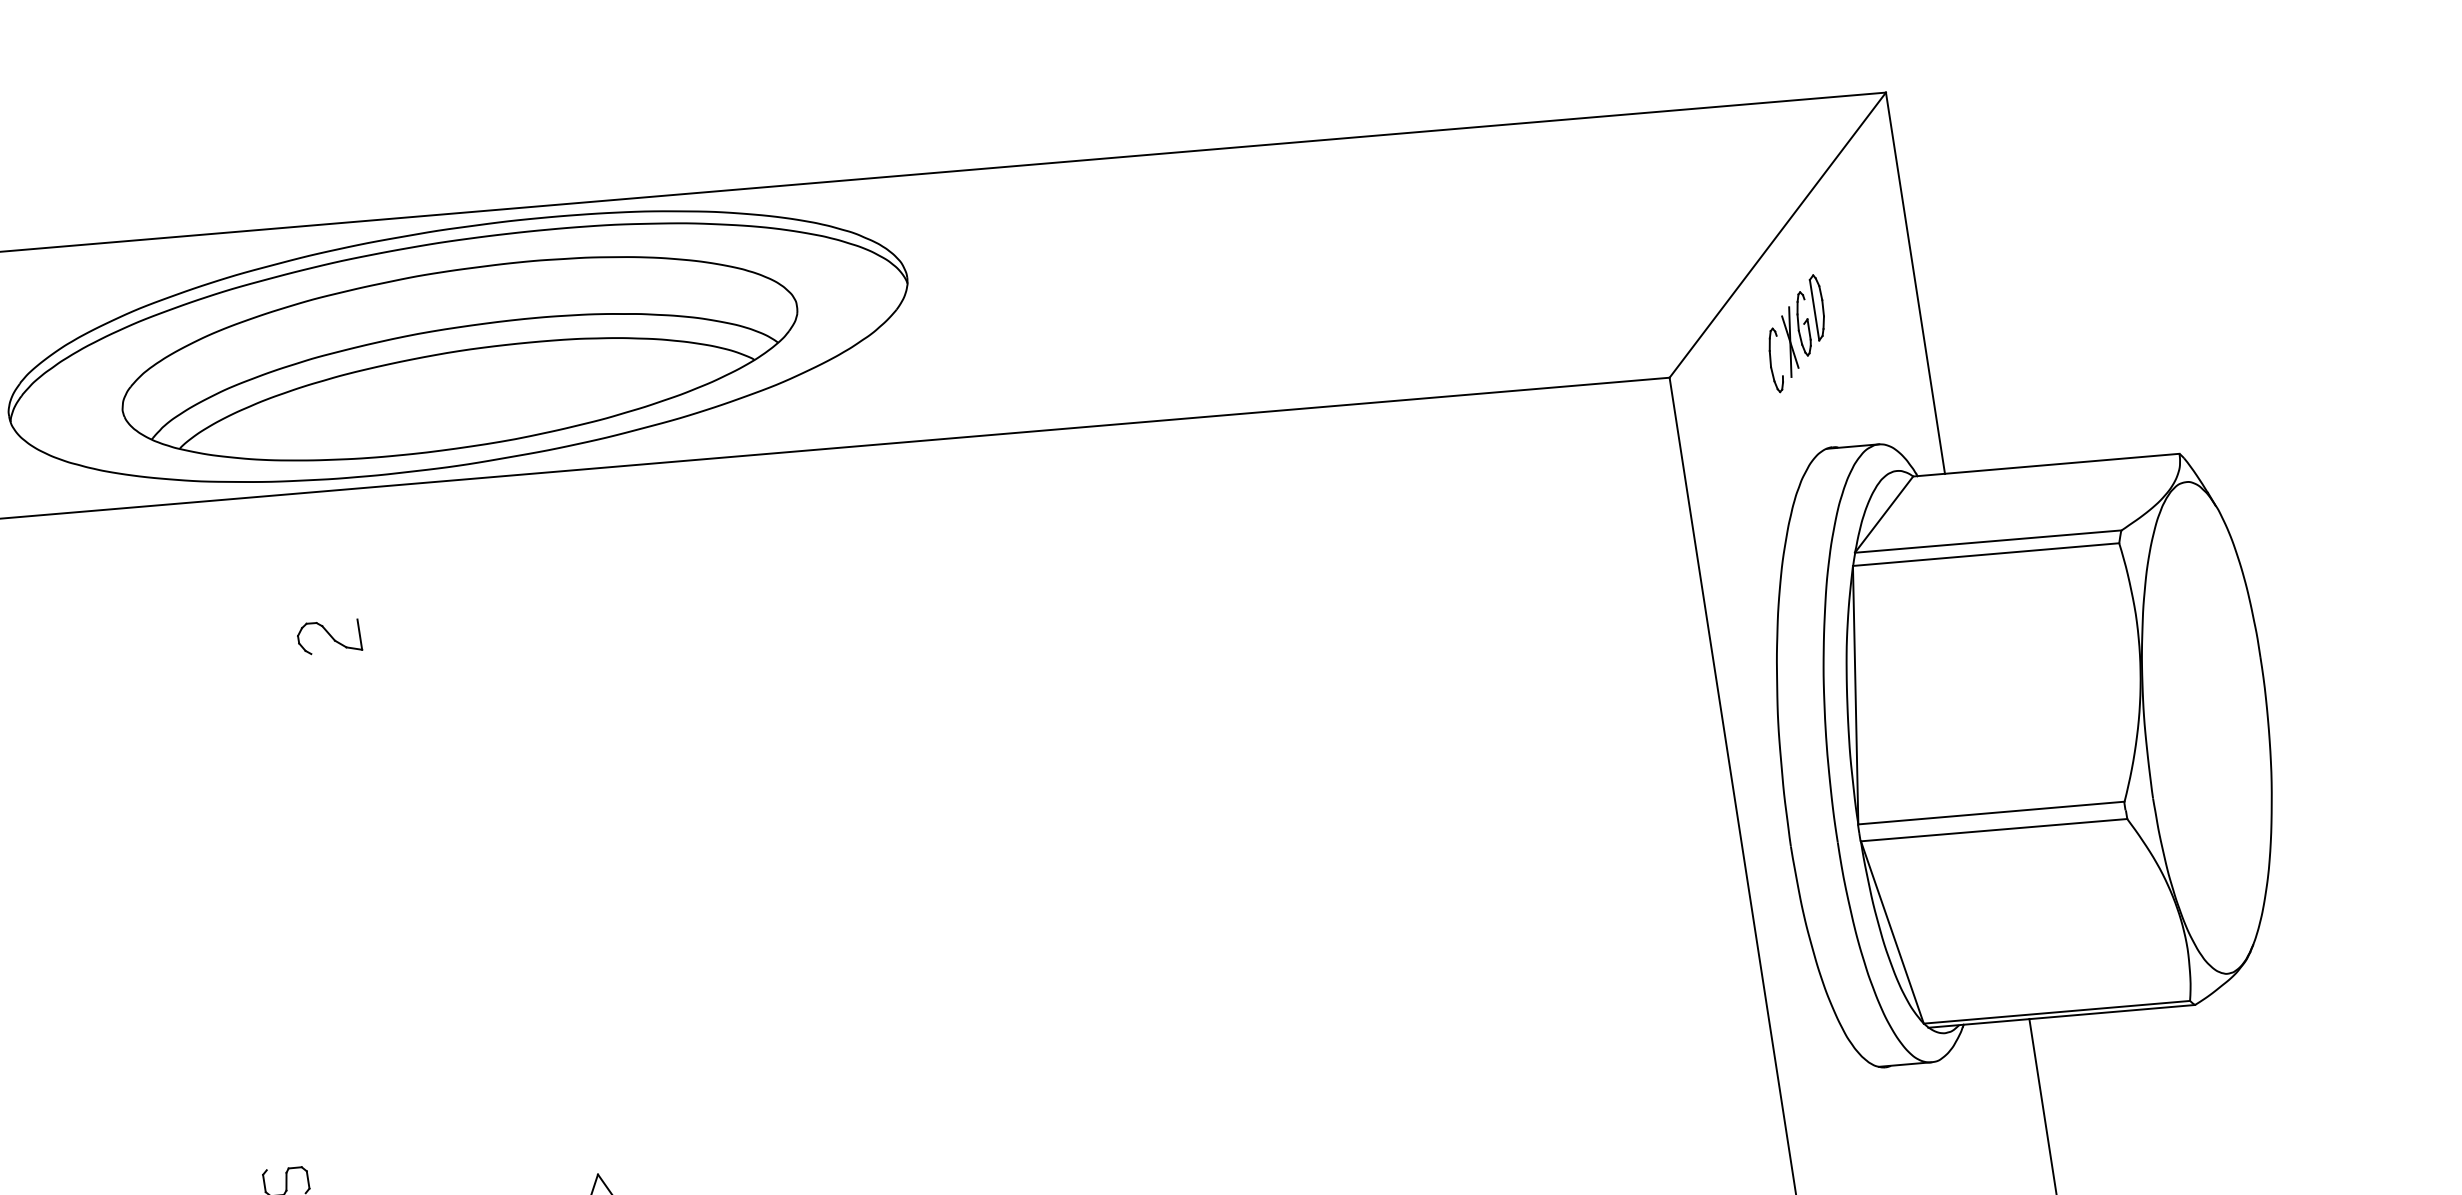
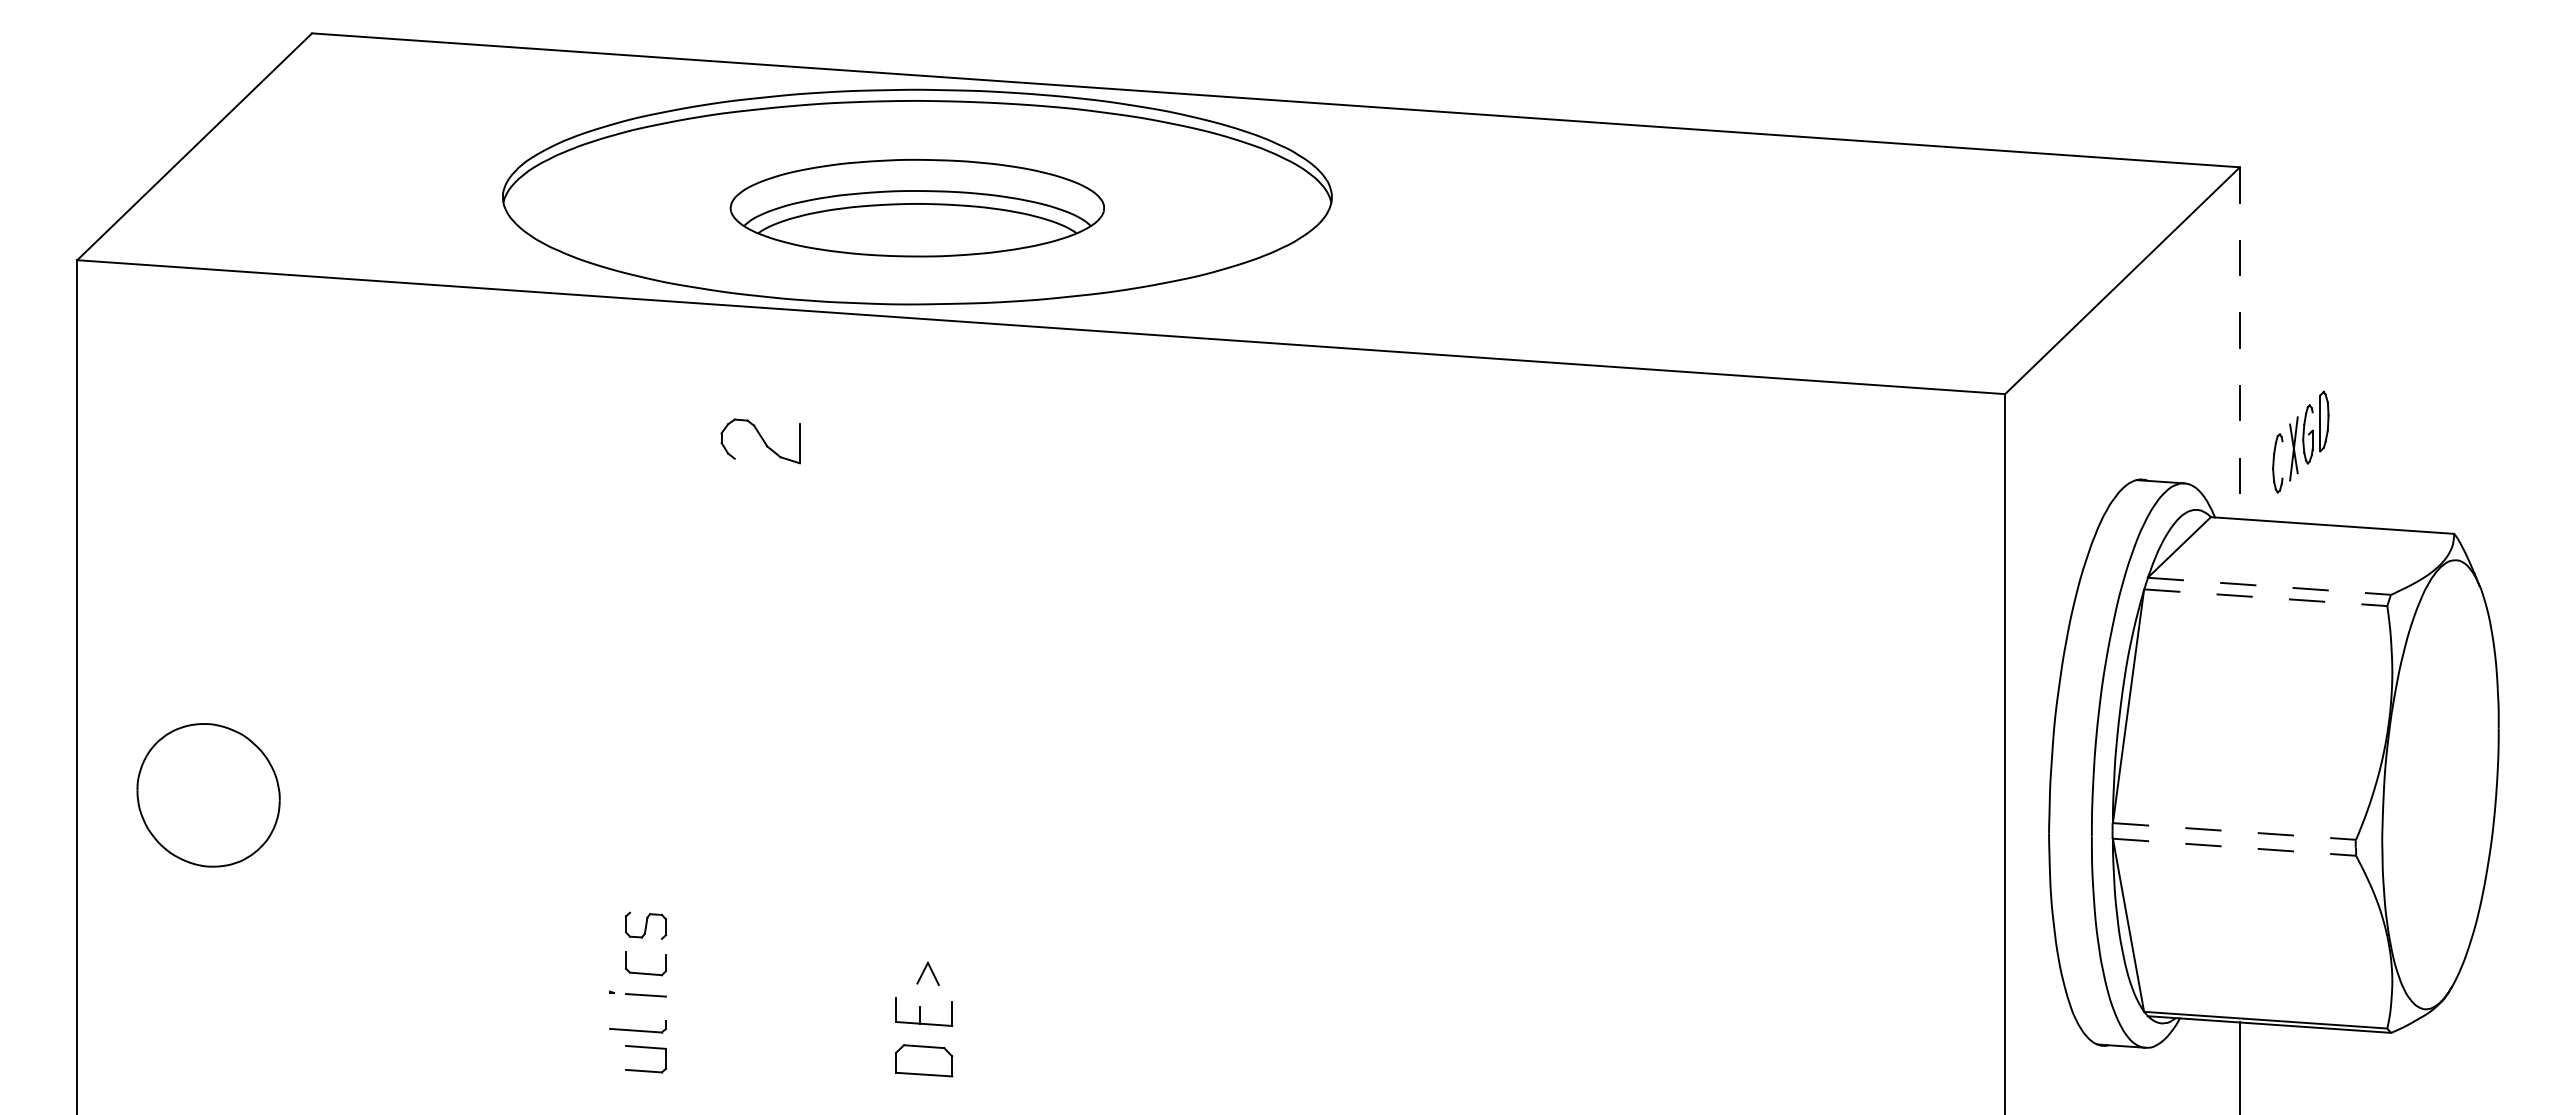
line: (1915, 283) -> (2239, 343), solid -> dashed
part: (1796, 333) -> (2300, 441), moved
part: (459, 357) -> (917, 207), size x0.6
line: (1989, 541) -> (2270, 586), solid -> dashed
line: (1985, 554) -> (2265, 597), solid -> dashed
part: (328, 636) -> (760, 440), size x1.4
line: (1991, 813) -> (2234, 831), solid -> dashed
line: (1994, 830) -> (2234, 847), solid -> dashed

